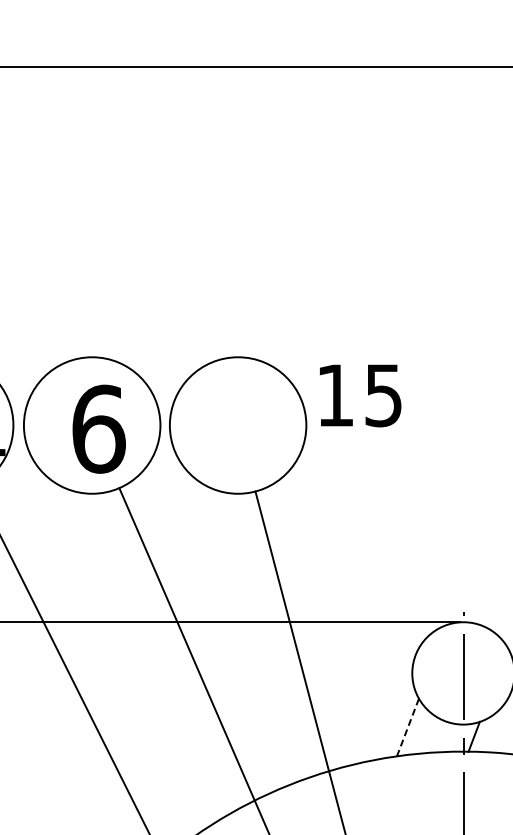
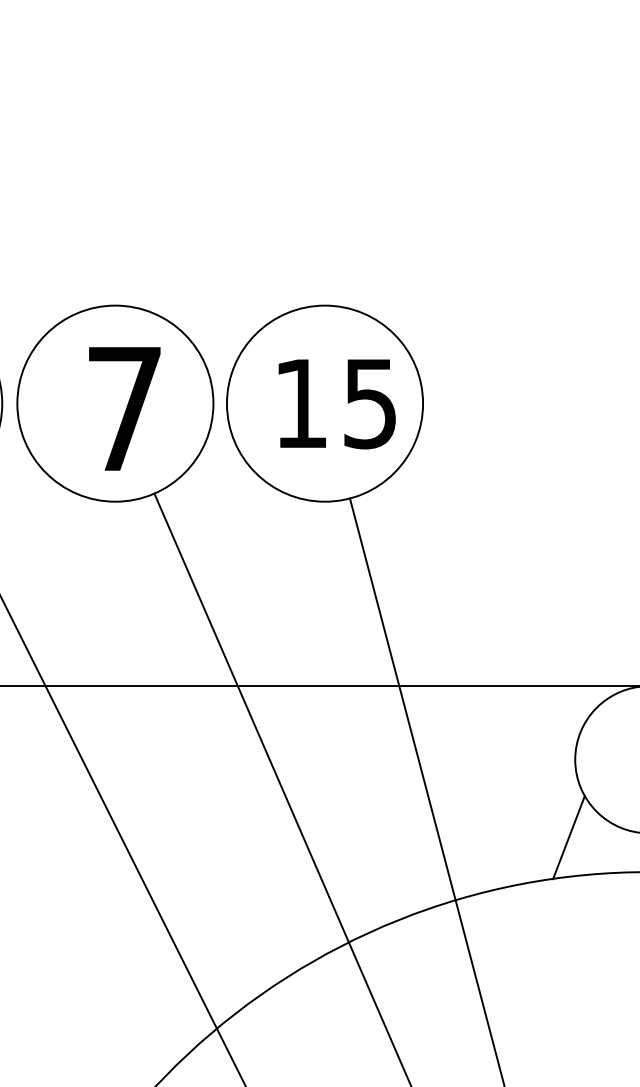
text: (360, 395) -> (337, 403), moved
text: (98, 428) -> (124, 407), 6 -> 7
line: (407, 727) -> (568, 837), dashed -> solid

